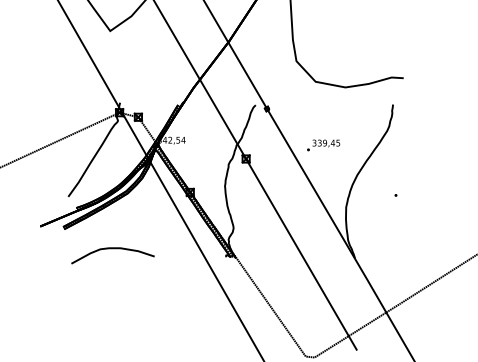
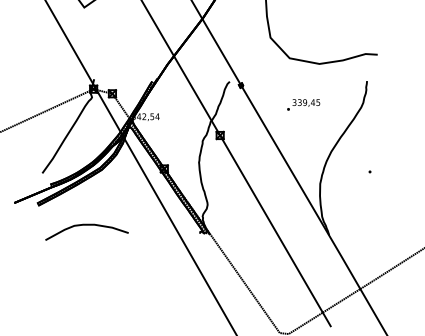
text: (323, 145) -> (303, 105), moved

